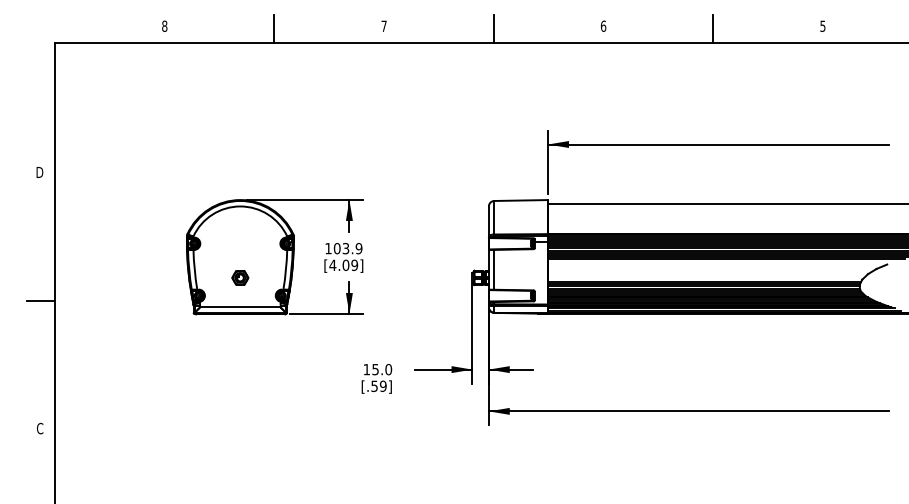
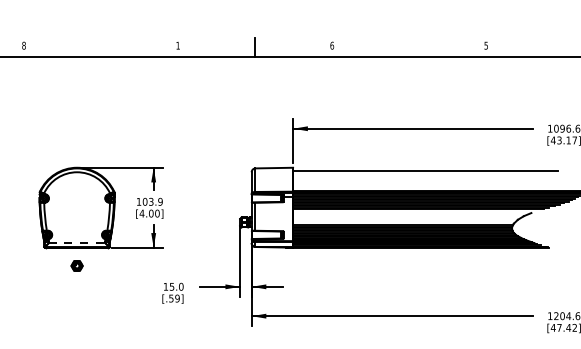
text: (383, 25) -> (177, 45), 7 -> 1
line: (274, 29) -> (101, 47), removed
line: (713, 29) -> (409, 47), removed
text: (354, 265) -> (157, 213), [4.09] -> [4.00]
part: (240, 277) -> (77, 265), moved
line: (240, 307) -> (77, 243), solid -> dashed

